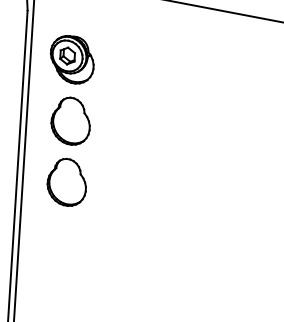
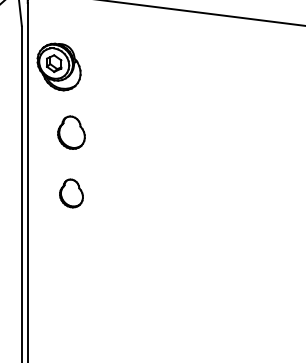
part: (71, 59) -> (58, 66), moved
part: (70, 120) -> (71, 132), size x0.7
part: (67, 182) -> (71, 193), size x0.6

